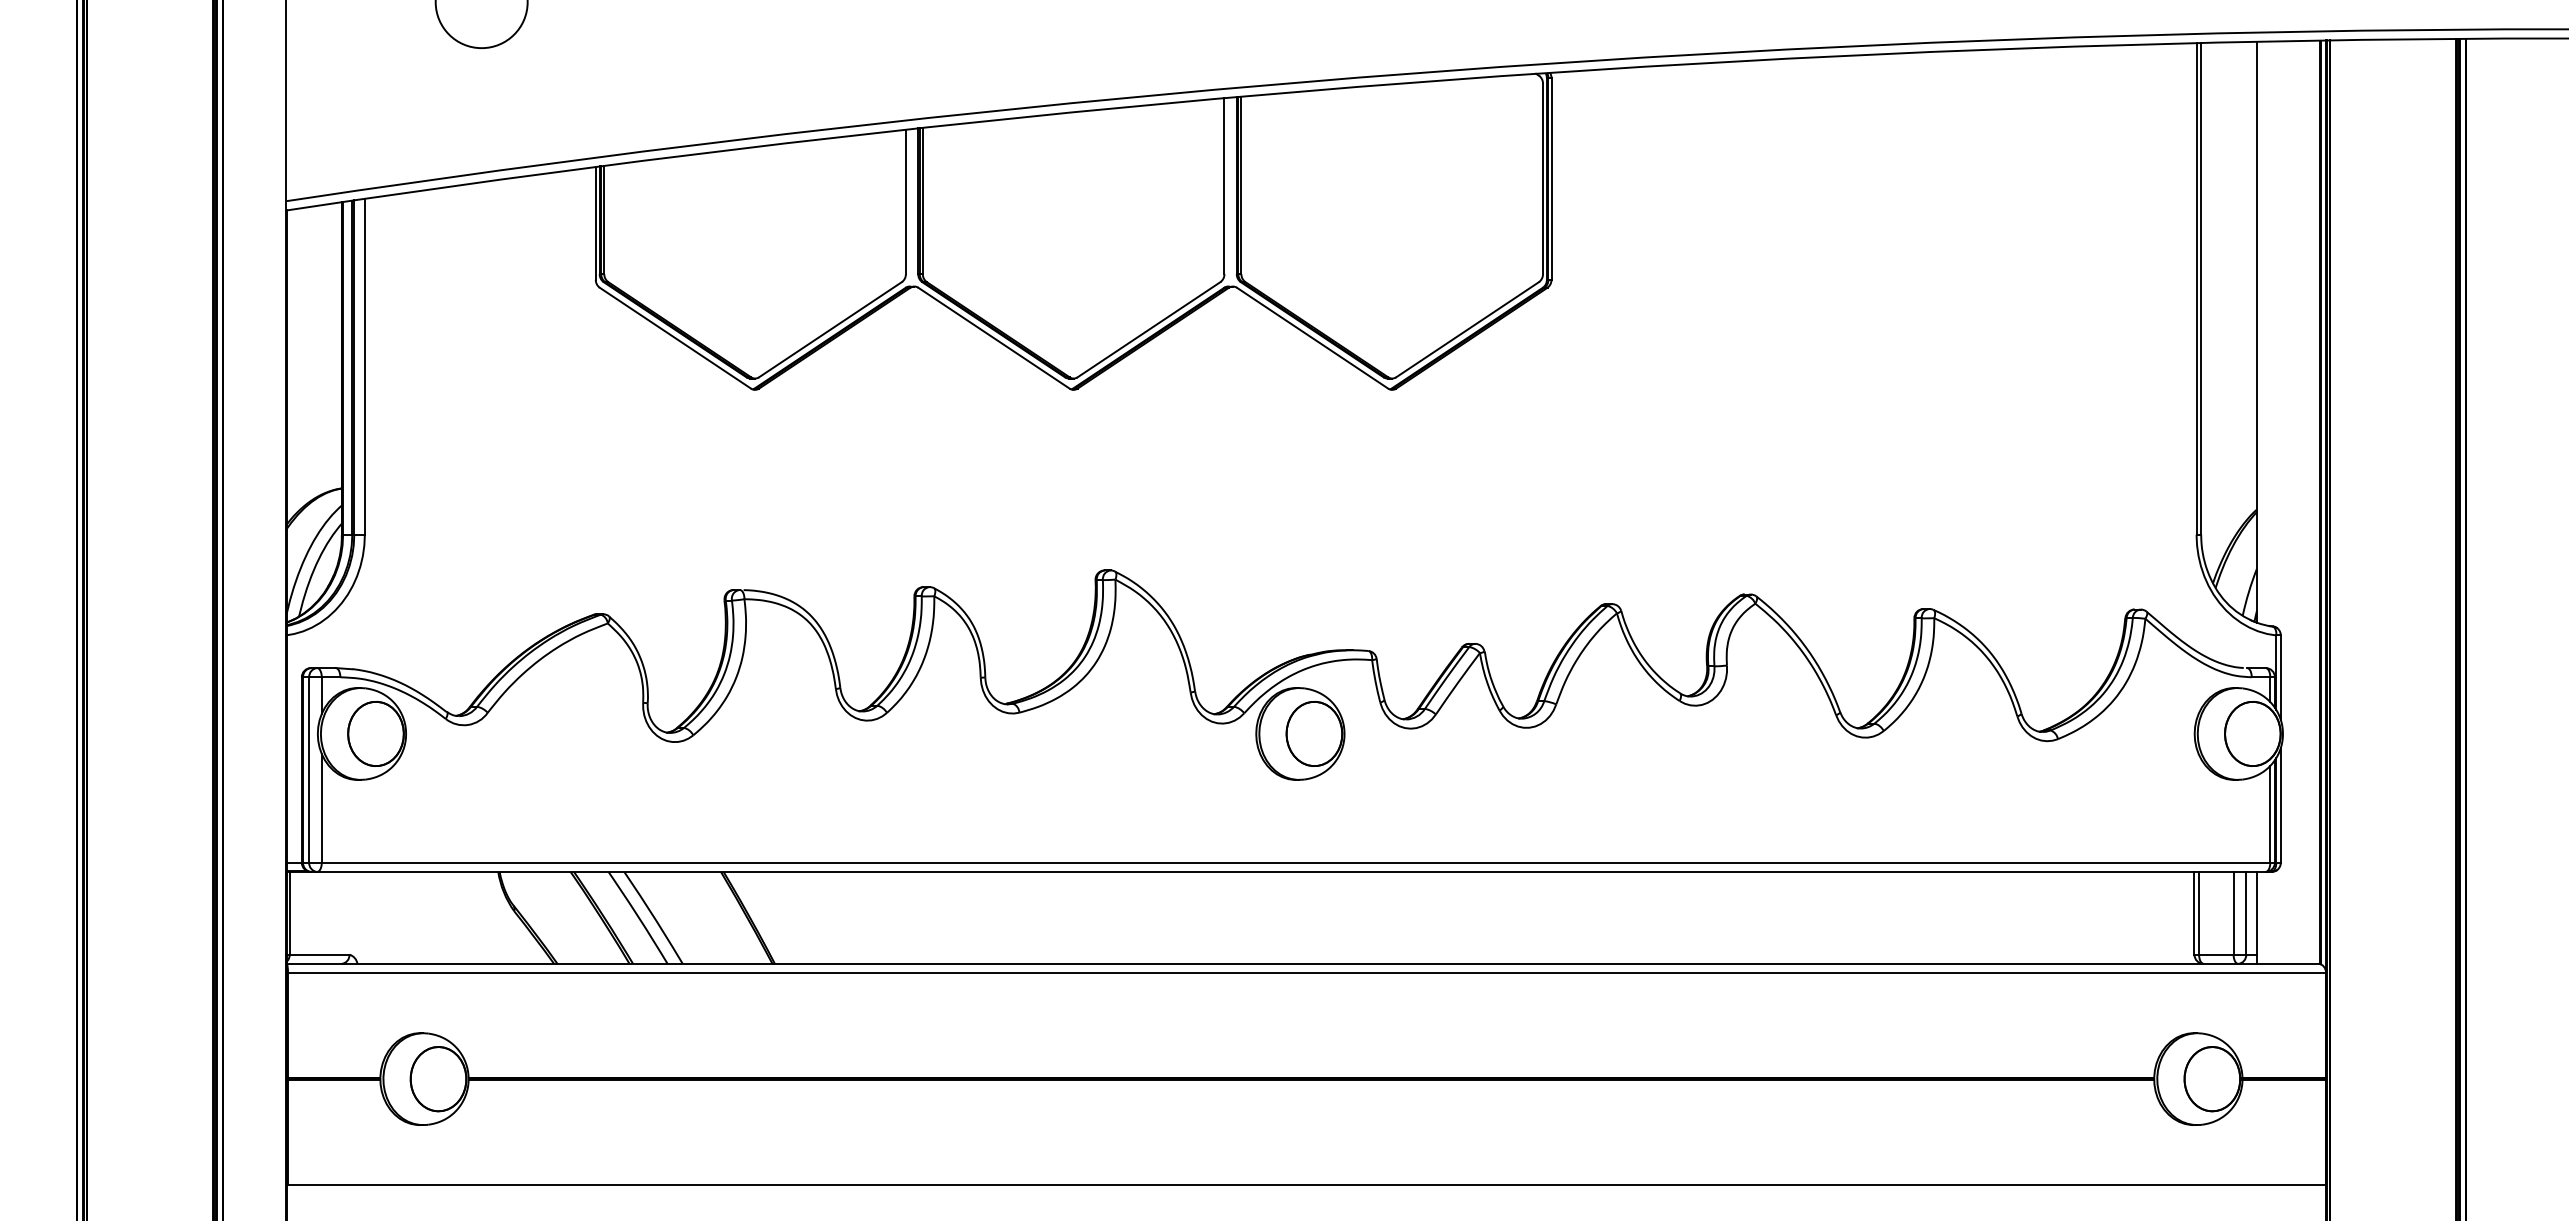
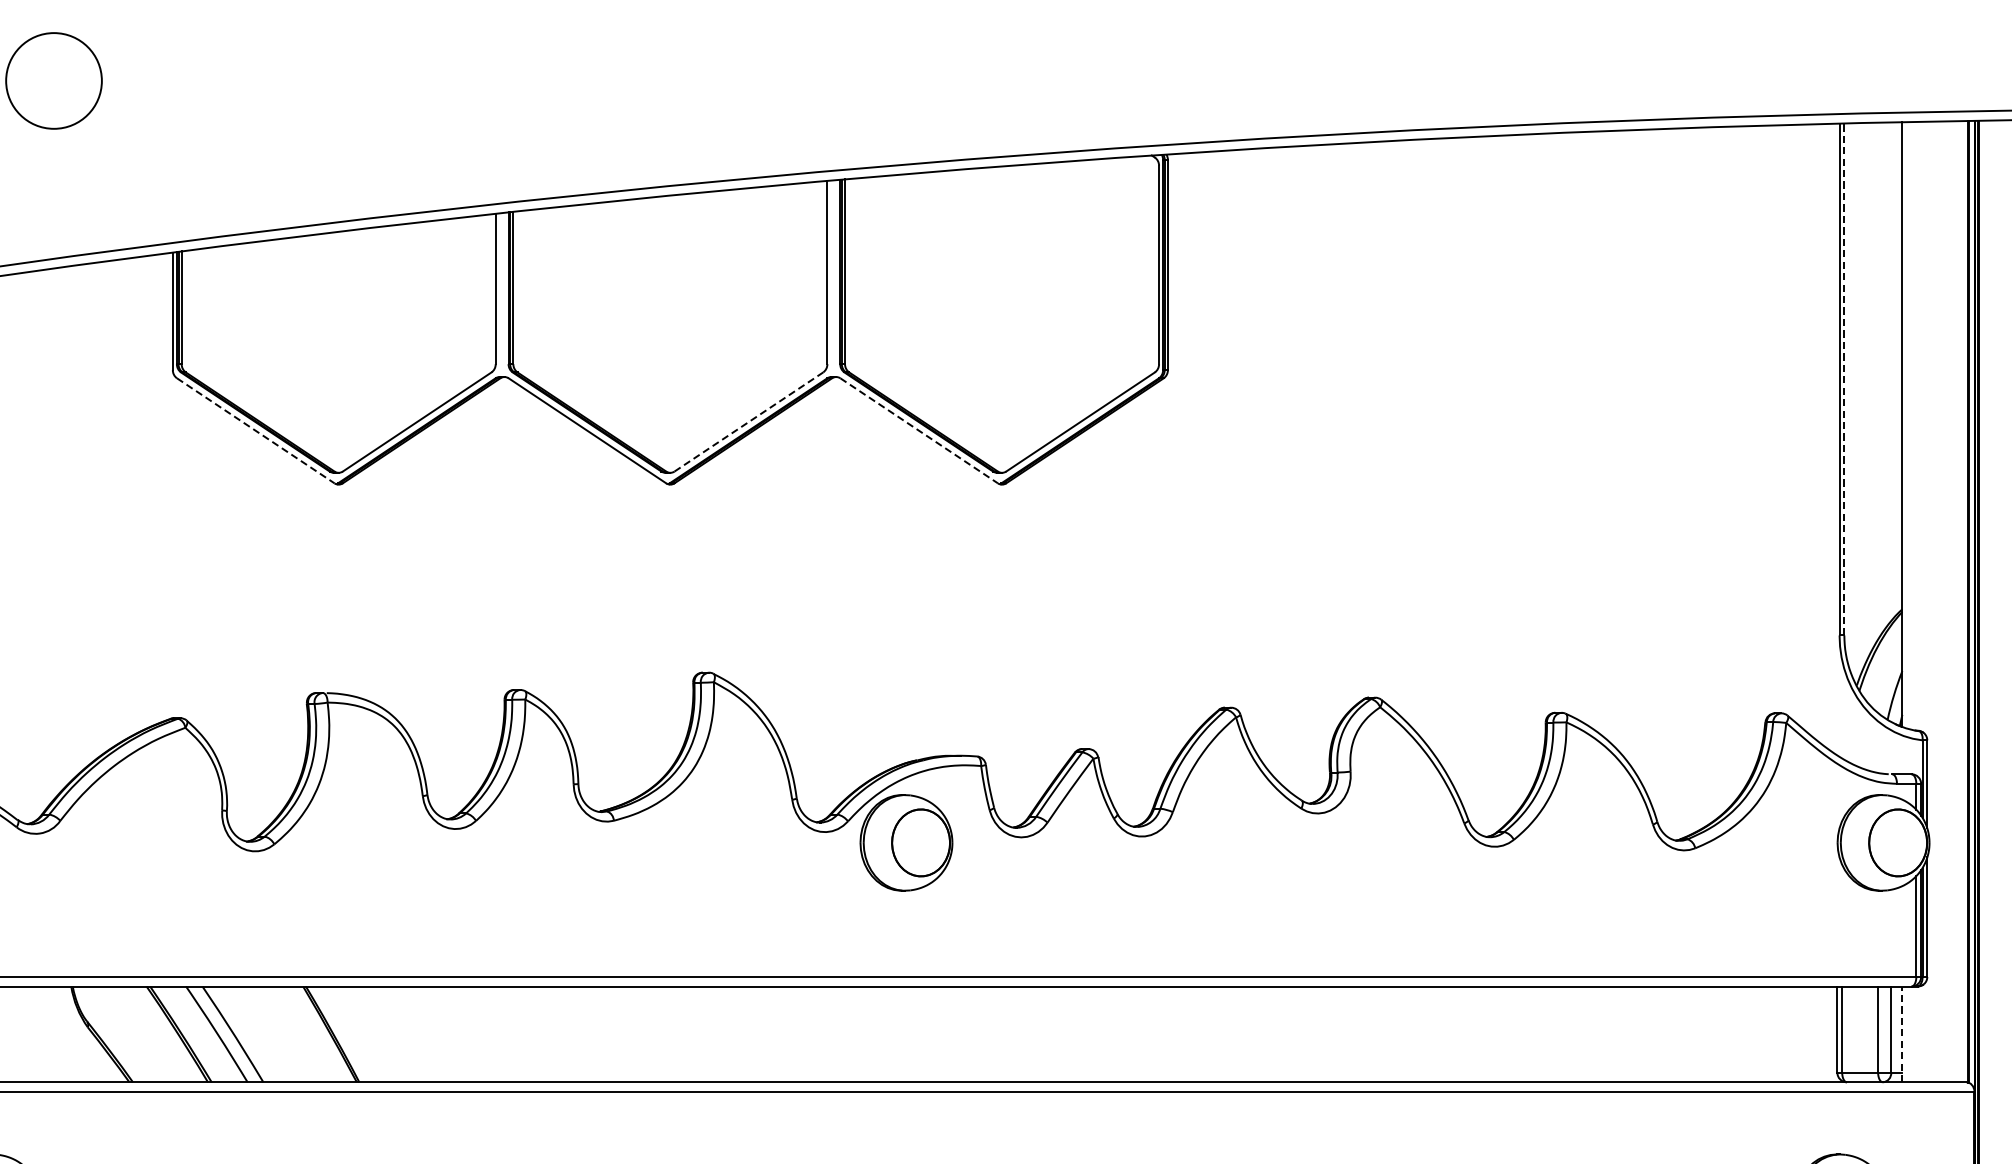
line: (2201, 288) -> (1844, 379), solid -> dashed
line: (1149, 329) -> (749, 421), solid -> dashed
line: (675, 338) -> (255, 431), solid -> dashed
line: (1312, 338) -> (919, 431), solid -> dashed
line: (2256, 917) -> (1901, 1033), solid -> dashed

